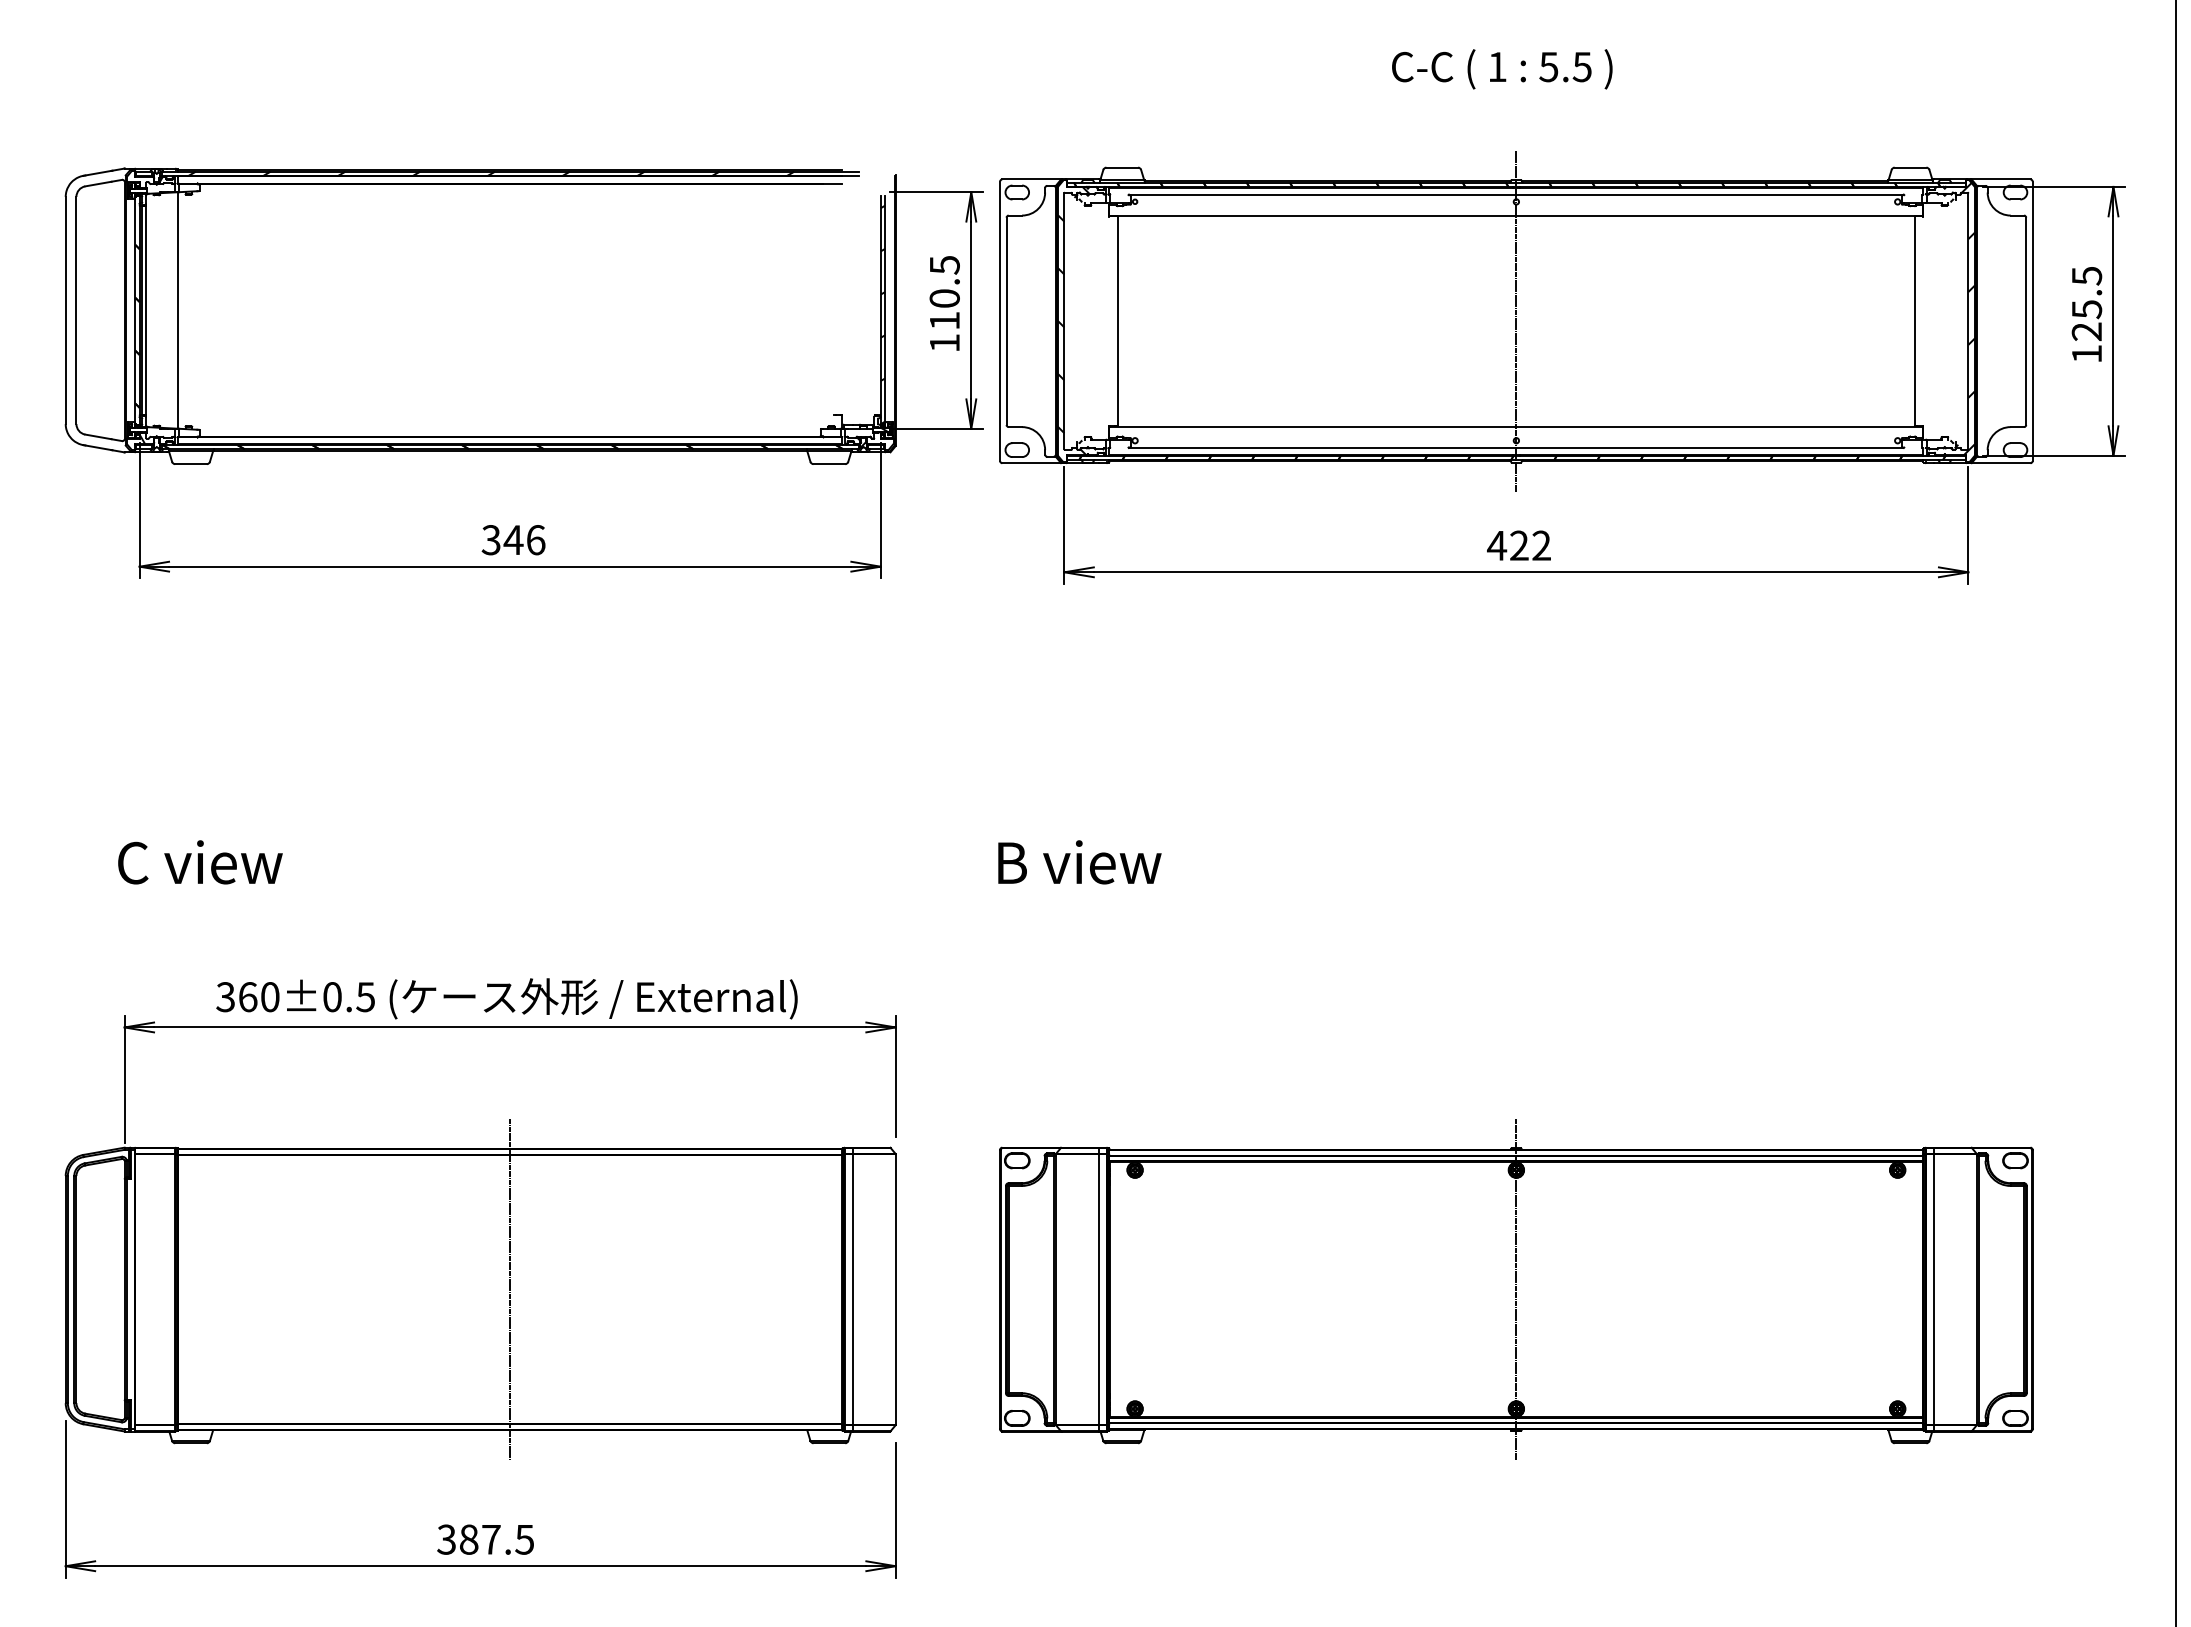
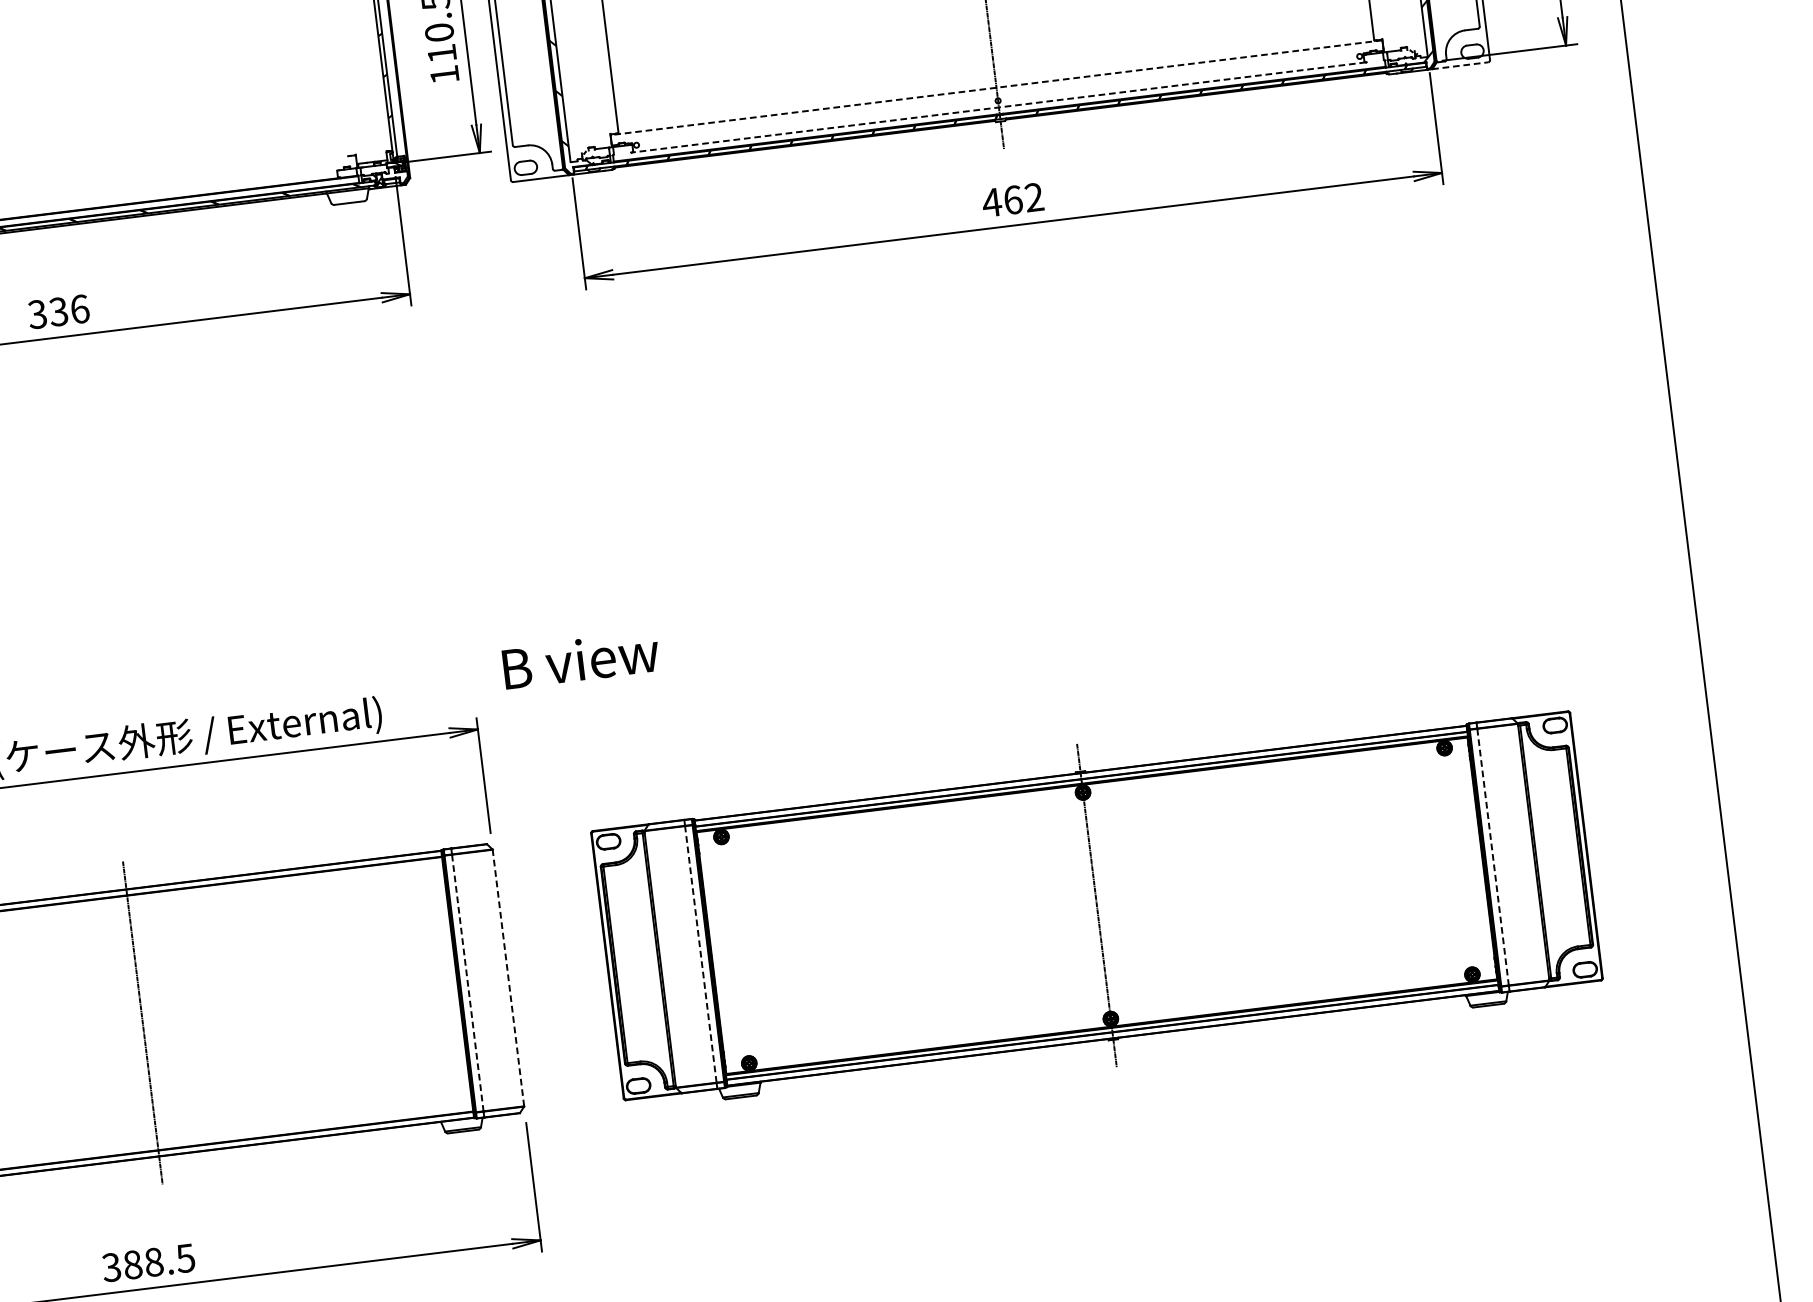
line: (1516, 426) -> (996, 87), solid -> dashed
line: (1515, 447) -> (998, 107), solid -> dashed
line: (2000, 463) -> (1459, 66), solid -> dashed
text: (513, 540) -> (58, 312), 346 -> 336
text: (1519, 545) -> (1013, 199), 422 -> 462
text: (1079, 862) -> (580, 660), moved
line: (895, 1289) -> (508, 978), solid -> dashed
line: (1098, 1289) -> (700, 954), solid -> dashed
line: (852, 1290) -> (467, 983), solid -> dashed
line: (1934, 1290) -> (1493, 857), solid -> dashed
text: (491, 1539) -> (154, 1262), 387.5 -> 388.5

